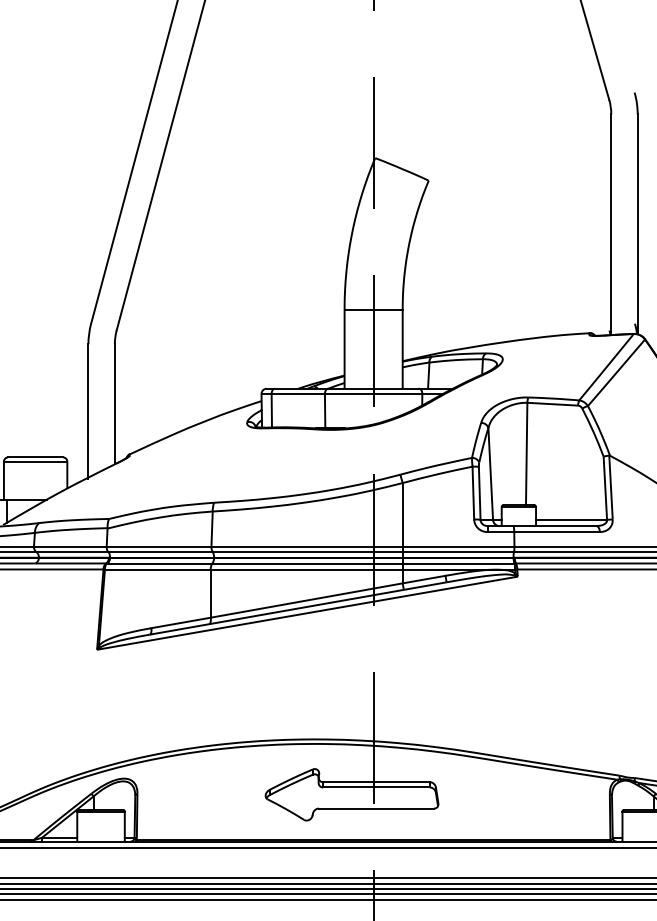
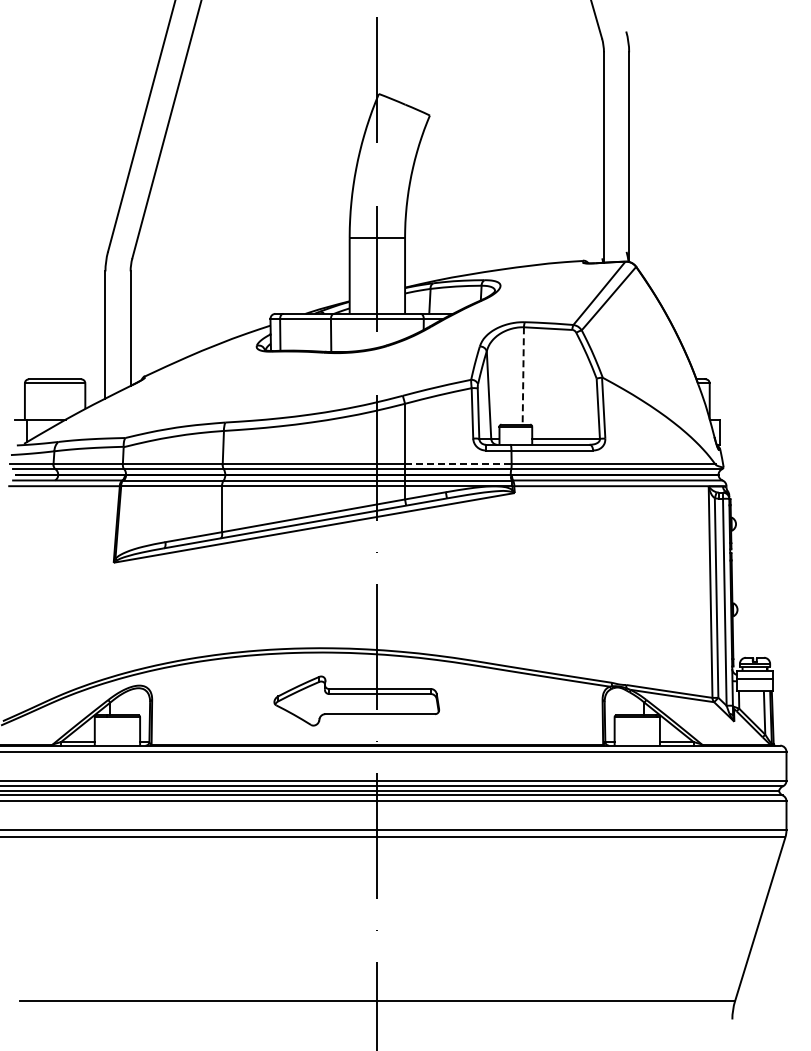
line: (526, 453) -> (523, 375), solid -> dashed
line: (458, 546) -> (458, 464), solid -> dashed

